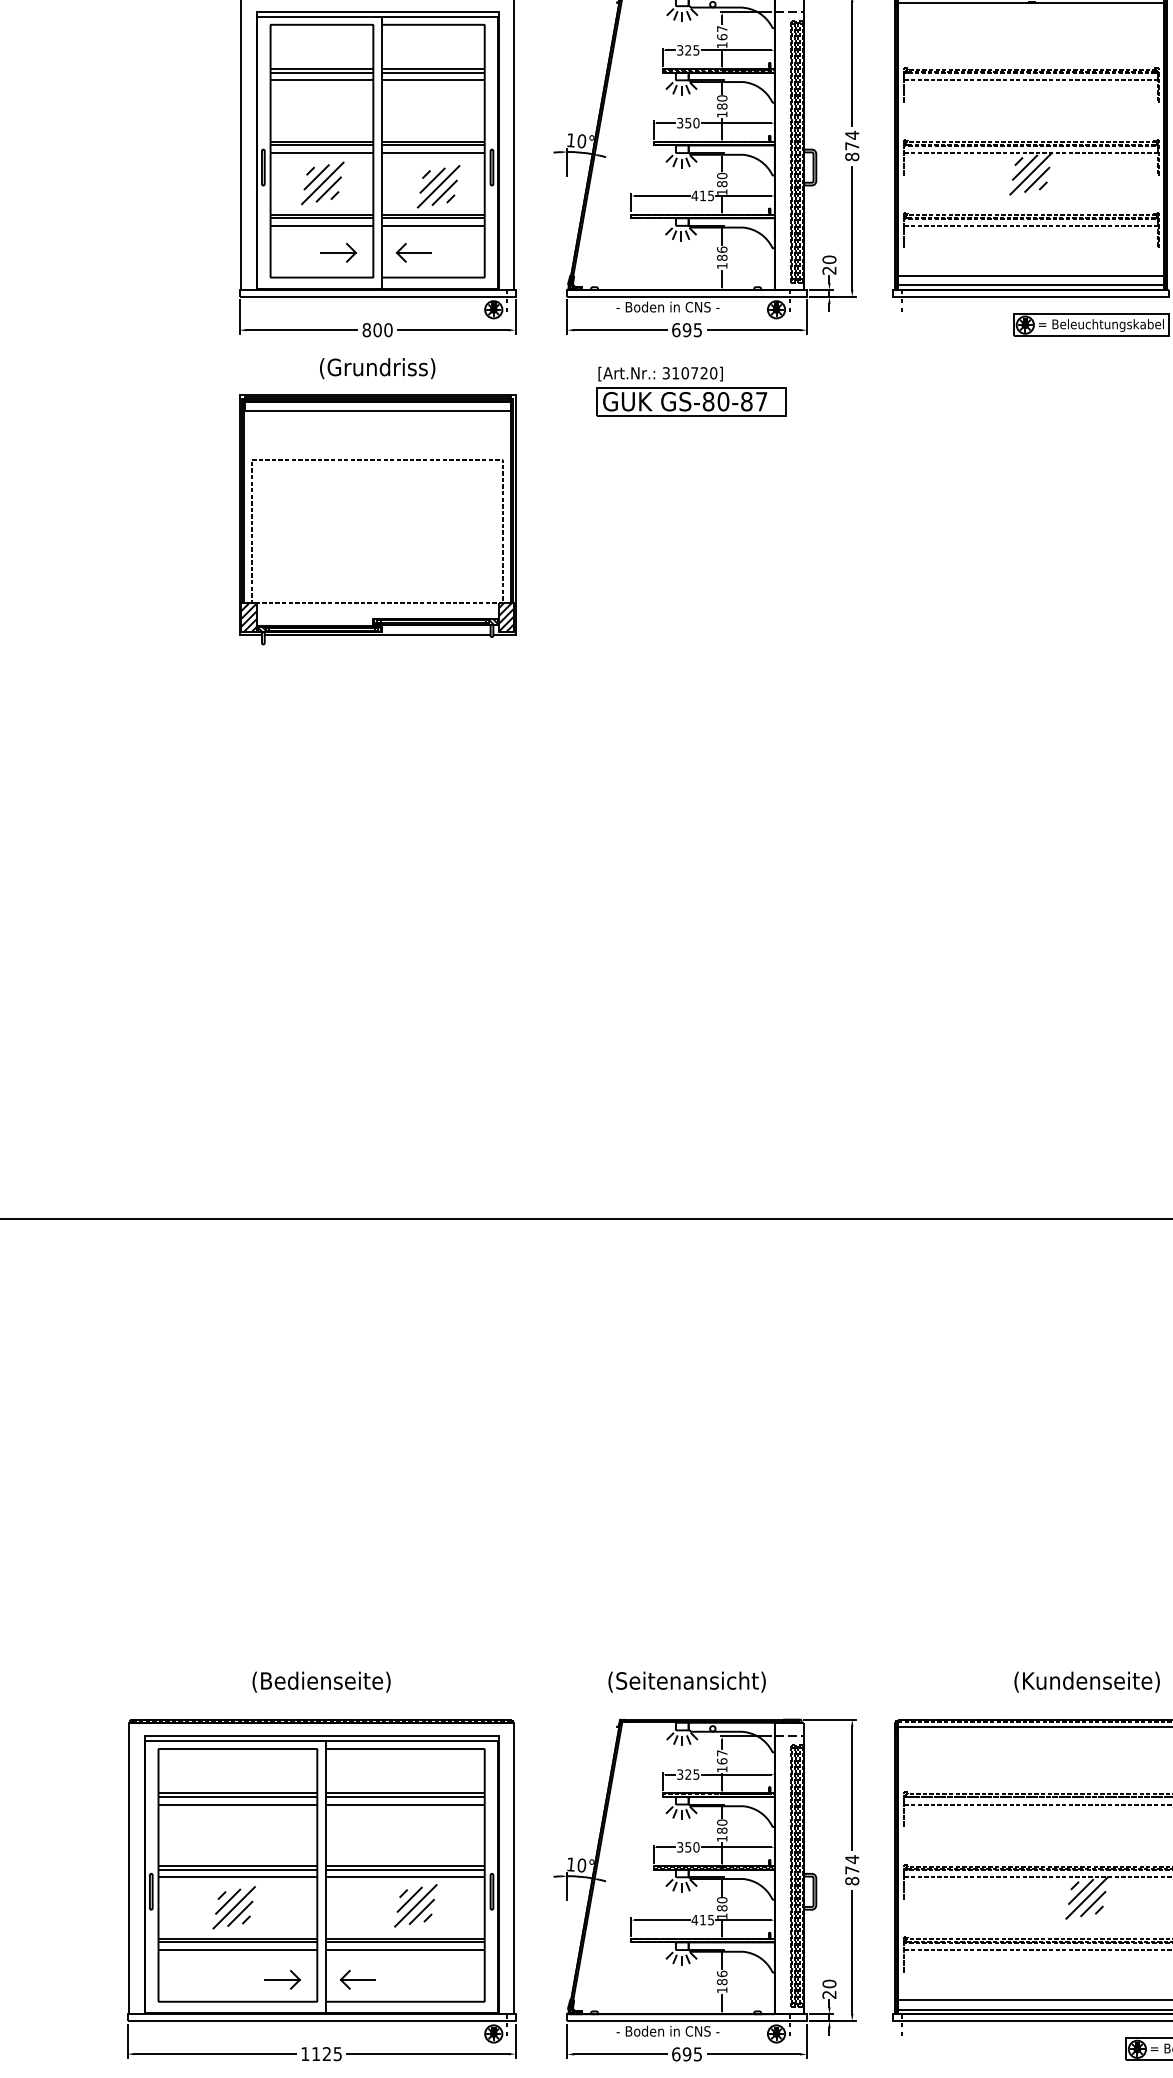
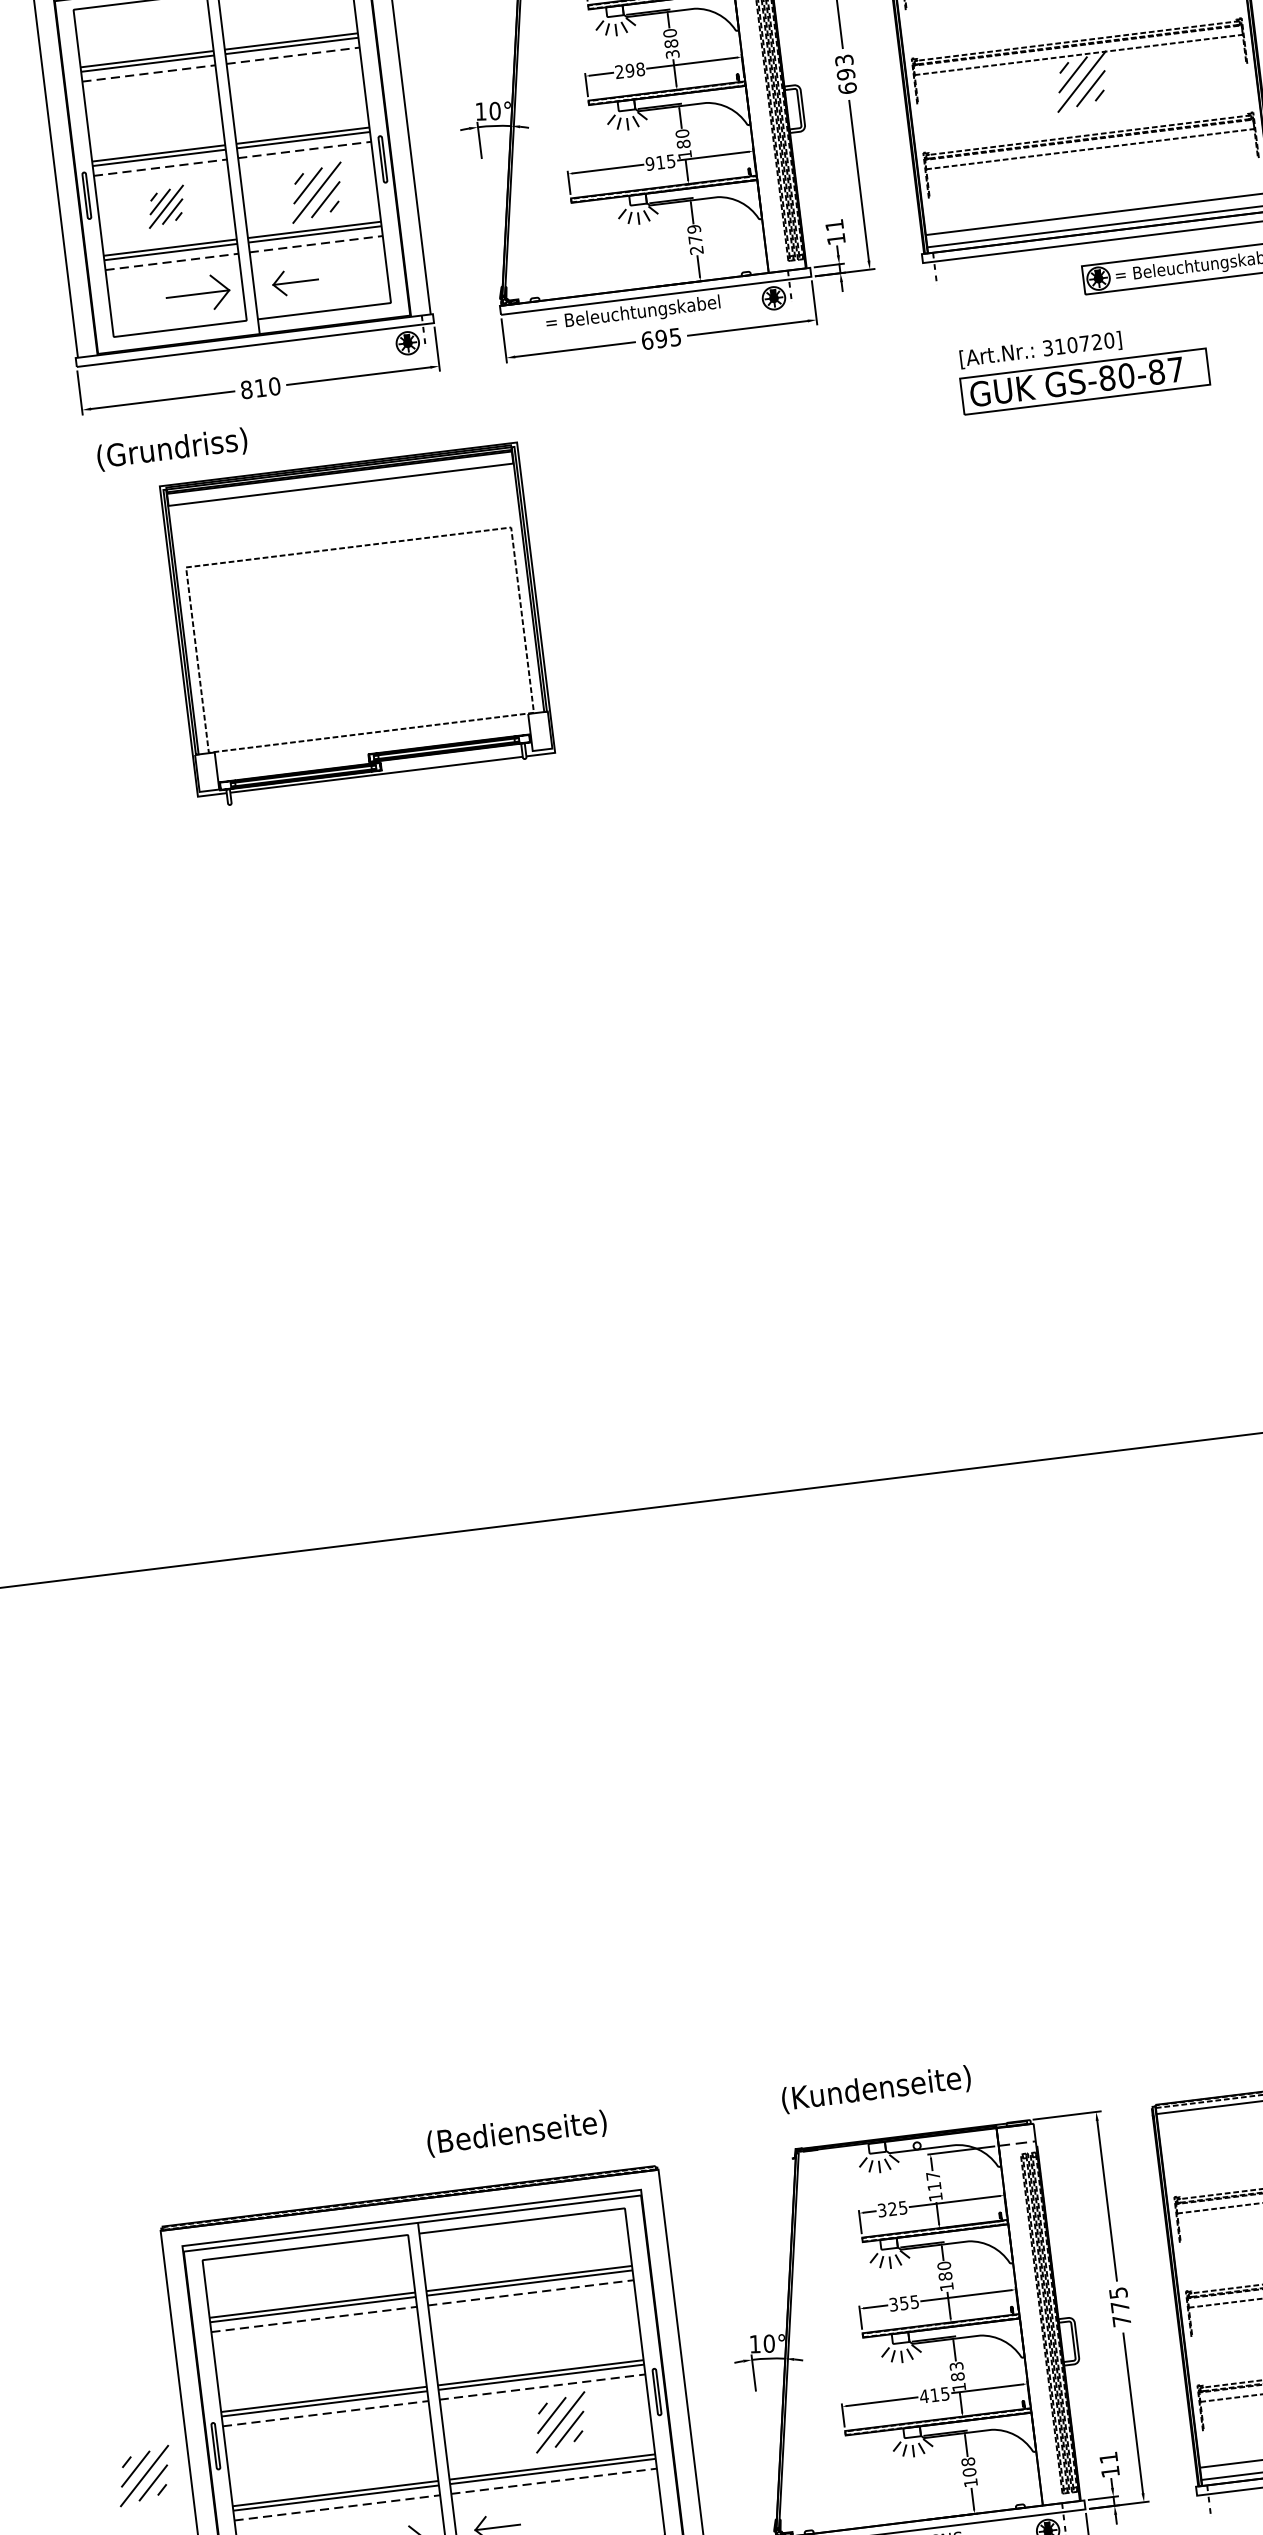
line: (322, 80) -> (149, 73), solid -> dashed
line: (433, 80) -> (293, 55), solid -> dashed
text: (722, 114) -> (672, 54), 180 -> 380
text: (688, 122) -> (630, 69), 350 -> 298
text: (852, 146) -> (846, 74), 874 -> 693
line: (322, 153) -> (161, 168), solid -> dashed
line: (433, 153) -> (304, 150), solid -> dashed
part: (322, 183) -> (165, 206), size x0.7
text: (694, 195) -> (649, 163), 415 -> 915
line: (322, 225) -> (172, 261), solid -> dashed
line: (433, 225) -> (316, 243), solid -> dashed
part: (338, 252) -> (197, 293), size x1.4
text: (722, 257) -> (695, 239), 186 -> 279
text: (829, 264) -> (835, 231), 20 -> 11
text: (668, 308) -> (633, 313), - Boden in CNS - -> = Beleuchtungskabel
text: (377, 330) -> (260, 388), 800 -> 810
text: (377, 368) -> (172, 449), moved
part: (691, 391) -> (1083, 367), moved
part: (377, 519) -> (357, 625), moved
text: (321, 1681) -> (516, 2132), moved
text: (686, 1681) -> (875, 2088), (Seitenansicht) -> (Kundenseite)
text: (722, 1761) -> (934, 2186), 167 -> 117
line: (238, 1804) -> (314, 2319), solid -> dashed
line: (405, 1804) -> (531, 2292), solid -> dashed
text: (696, 1847) -> (914, 2302), 350 -> 355
text: (852, 1870) -> (1120, 2307), 874 -> 775
line: (238, 1877) -> (326, 2413), solid -> dashed
line: (405, 1877) -> (542, 2387), solid -> dashed
text: (722, 1900) -> (956, 2366), 180 -> 183
part: (233, 1907) -> (143, 2475), moved
line: (238, 1950) -> (338, 2508), solid -> dashed
line: (405, 1950) -> (554, 2481), solid -> dashed
text: (722, 1977) -> (969, 2466), 186 -> 108
text: (829, 1988) -> (1109, 2463), 20 -> 11

